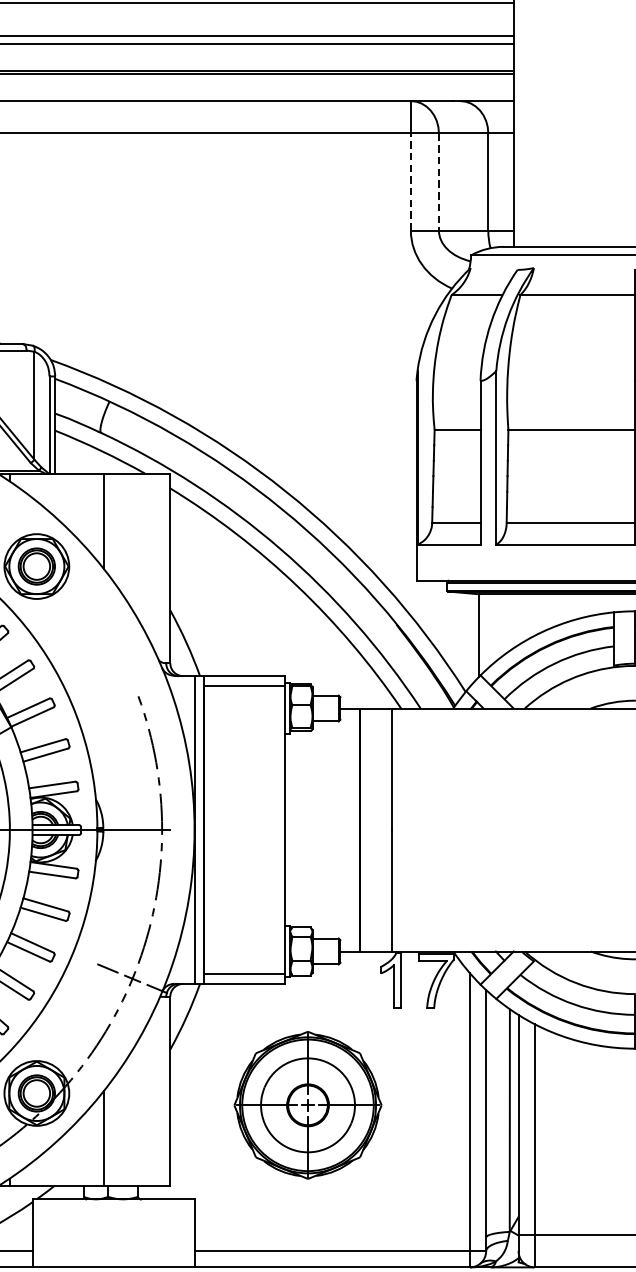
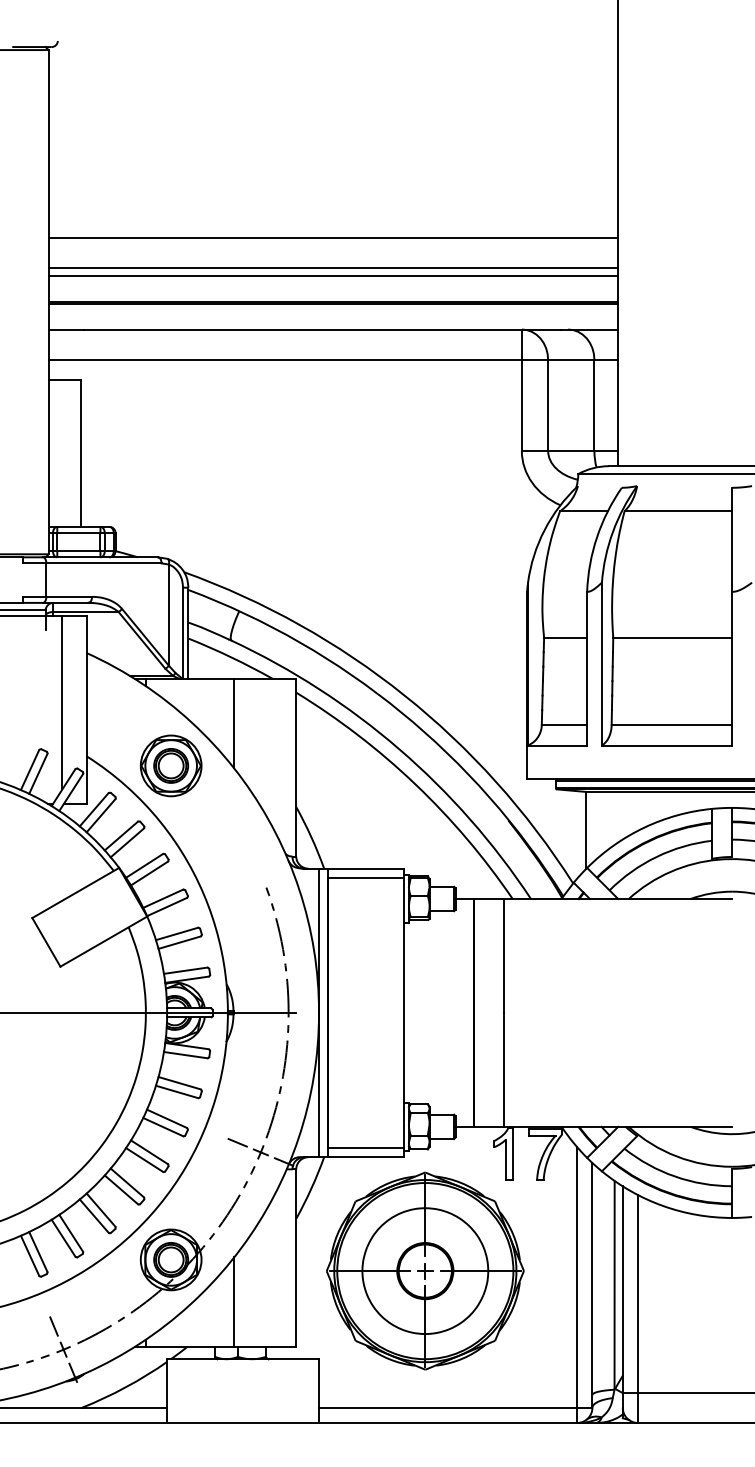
line: (410, 182) -> (521, 405), dashed -> solid
line: (439, 182) -> (548, 405), dashed -> solid
part: (308, 1104) -> (425, 1270), size x1.43

